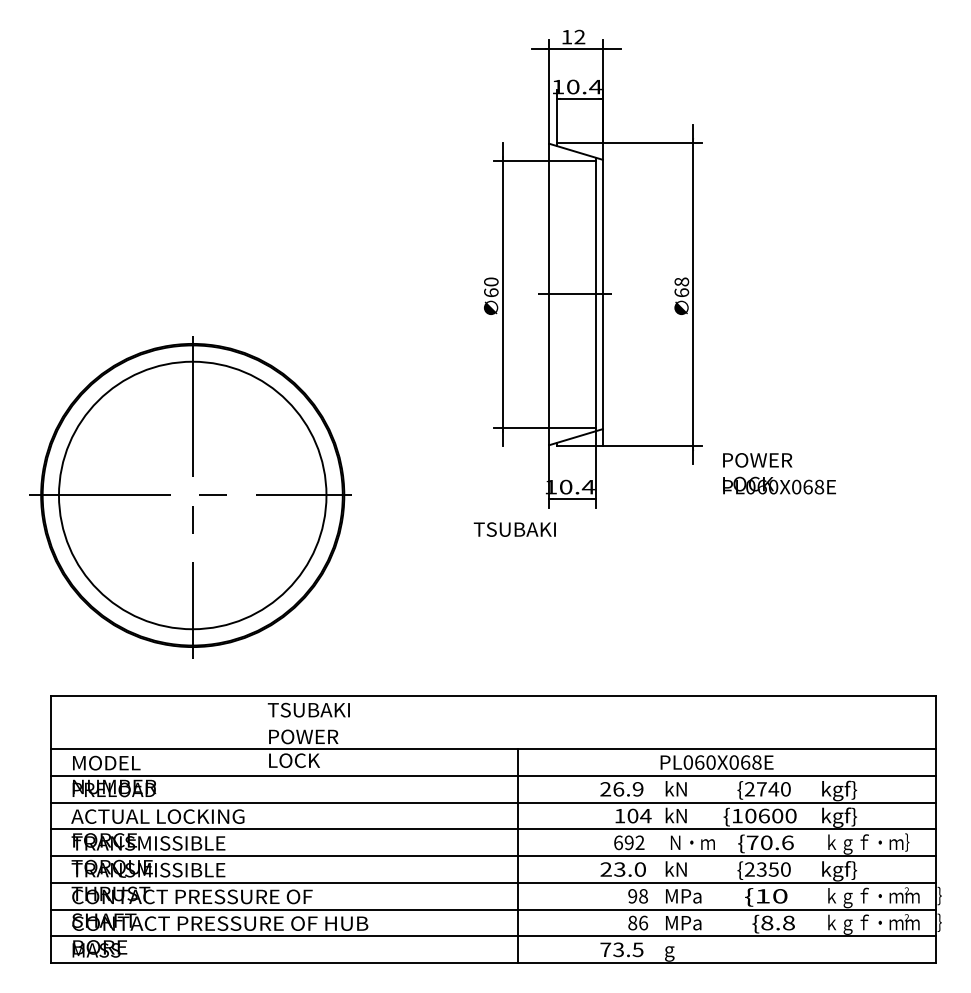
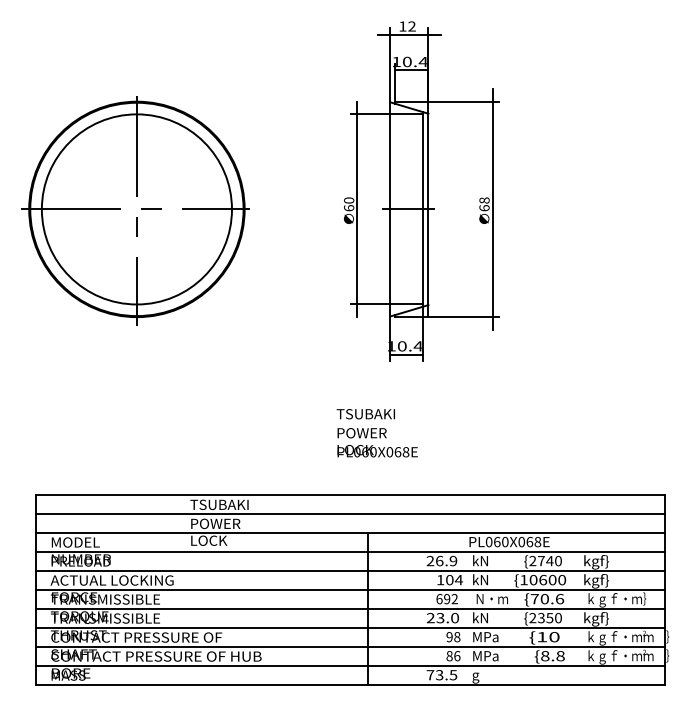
text: (779, 473) -> (377, 442), moved
part: (190, 497) -> (135, 210), moved
text: (514, 529) -> (365, 414), moved
line: (493, 722) -> (350, 513), added

